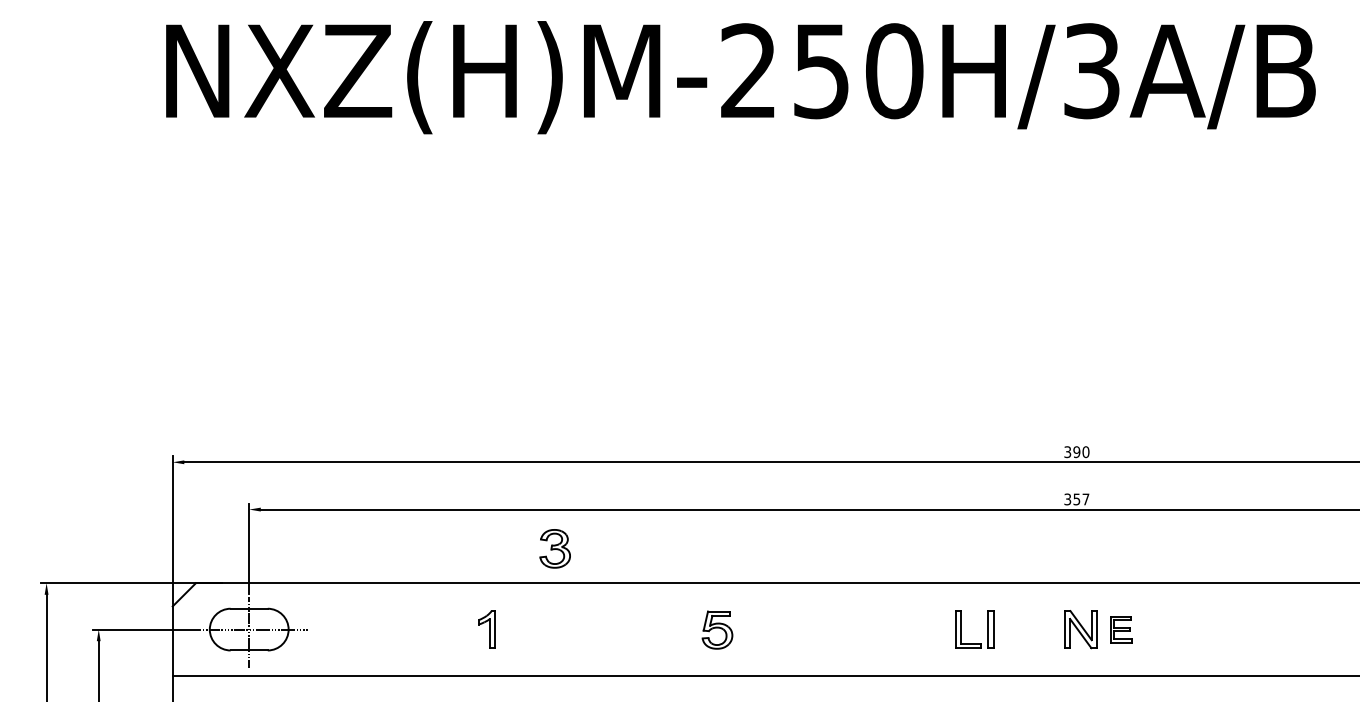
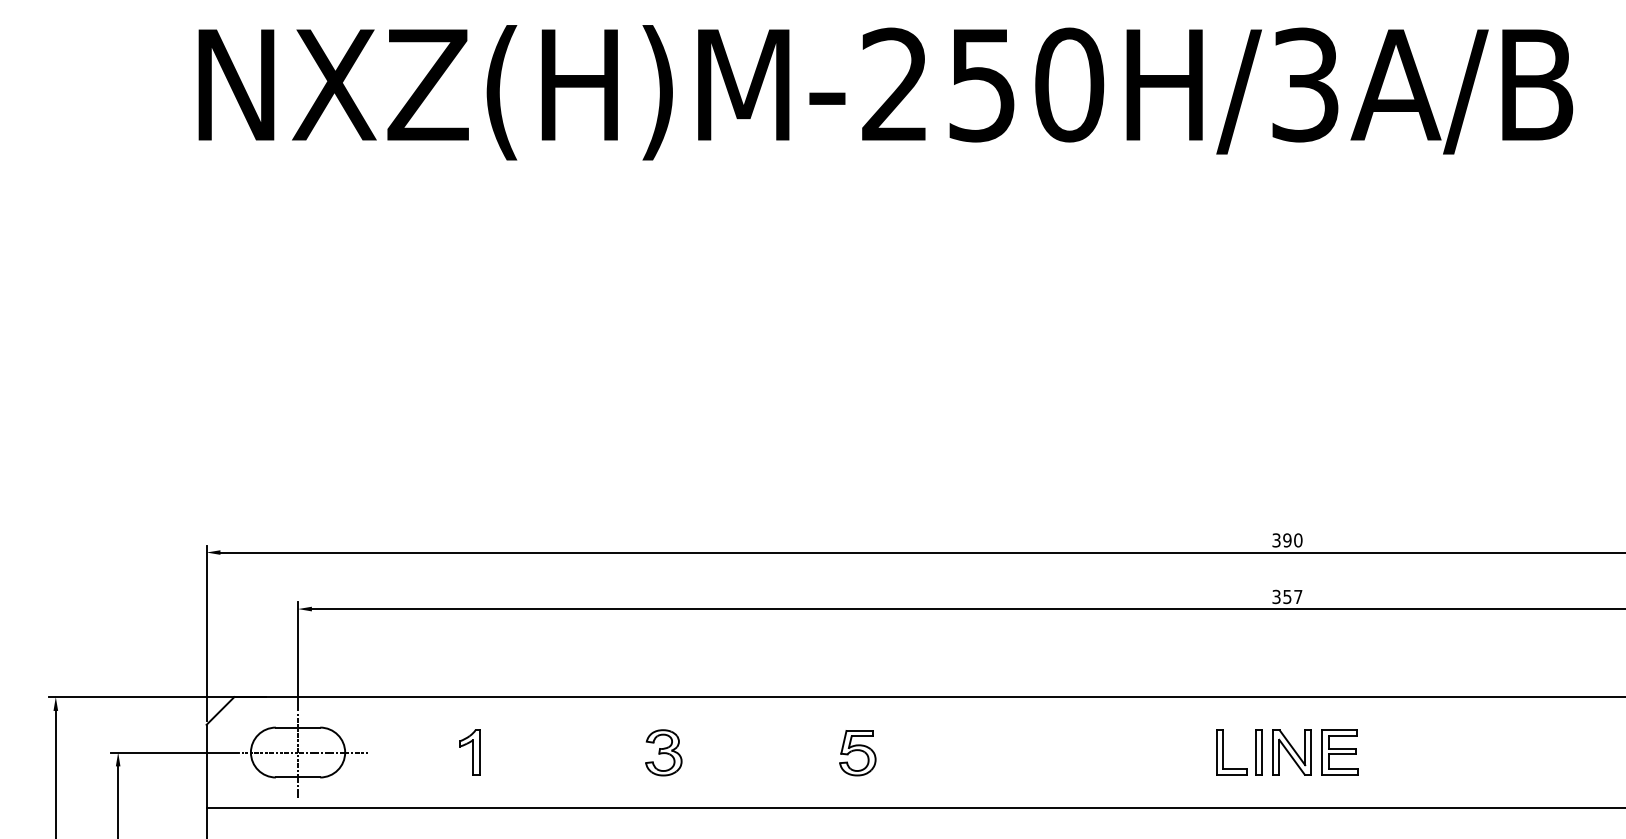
part: (554, 548) -> (662, 752), moved
part: (486, 629) -> (469, 752), moved
part: (961, 629) -> (1223, 752), moved
part: (1120, 629) -> (1339, 752), size x1.43

